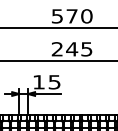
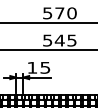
text: (57, 49) -> (47, 40), 245 -> 545

